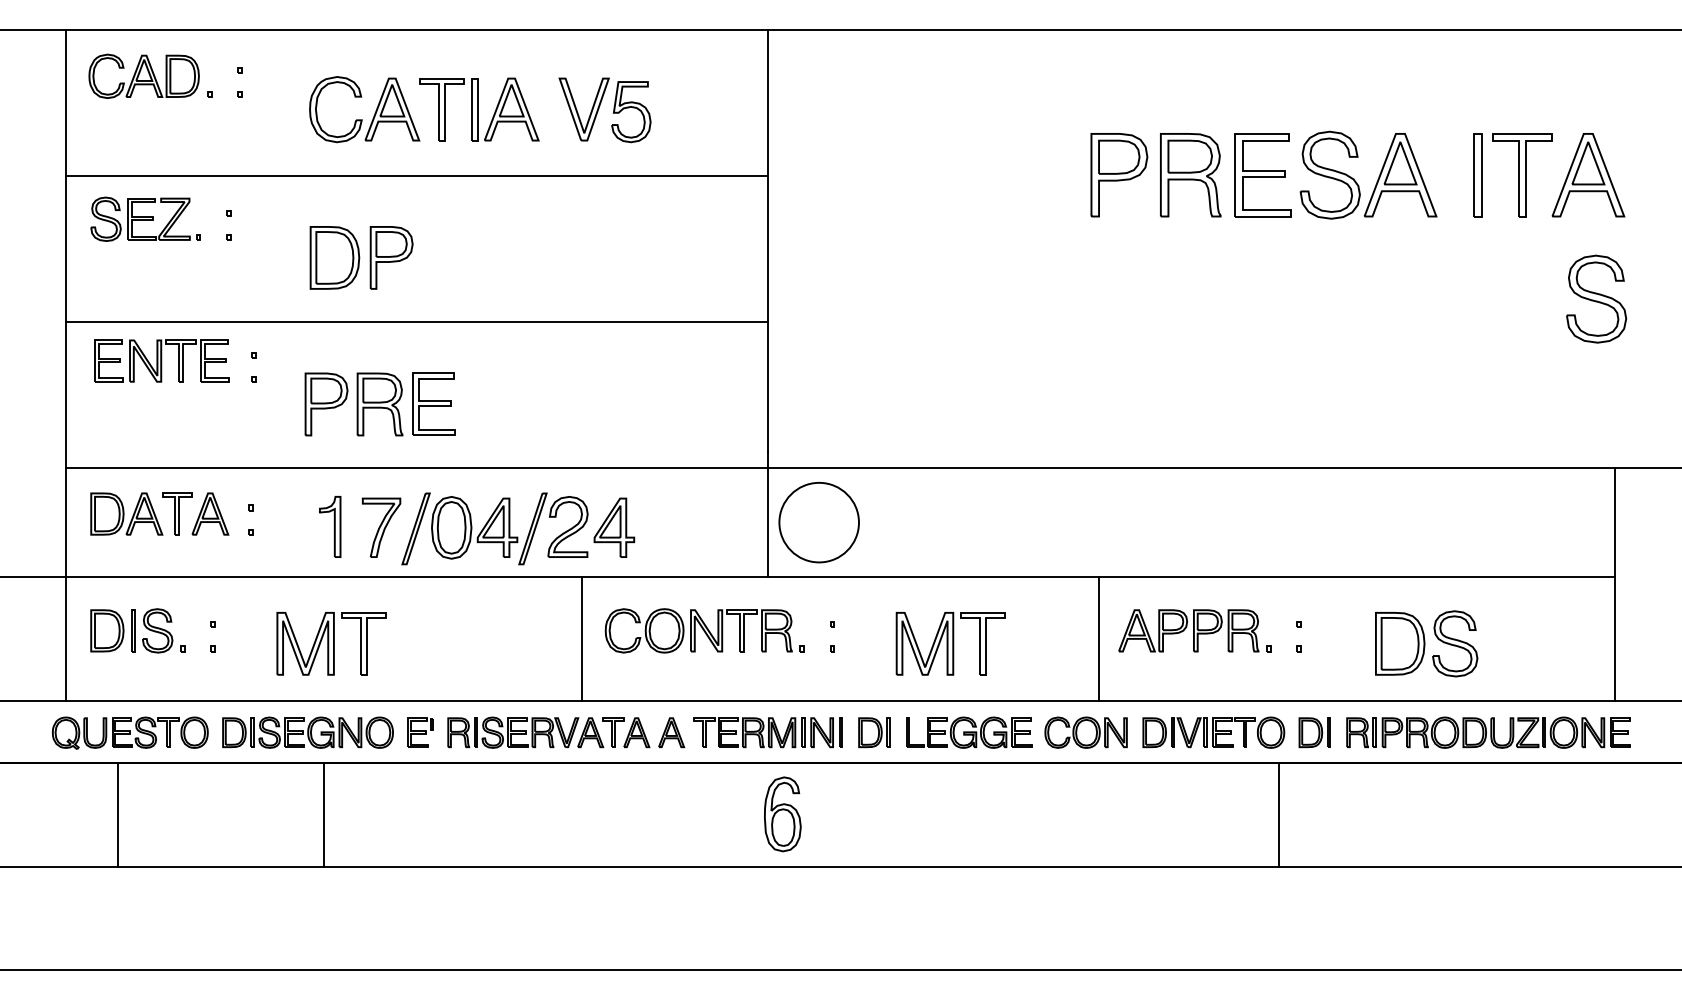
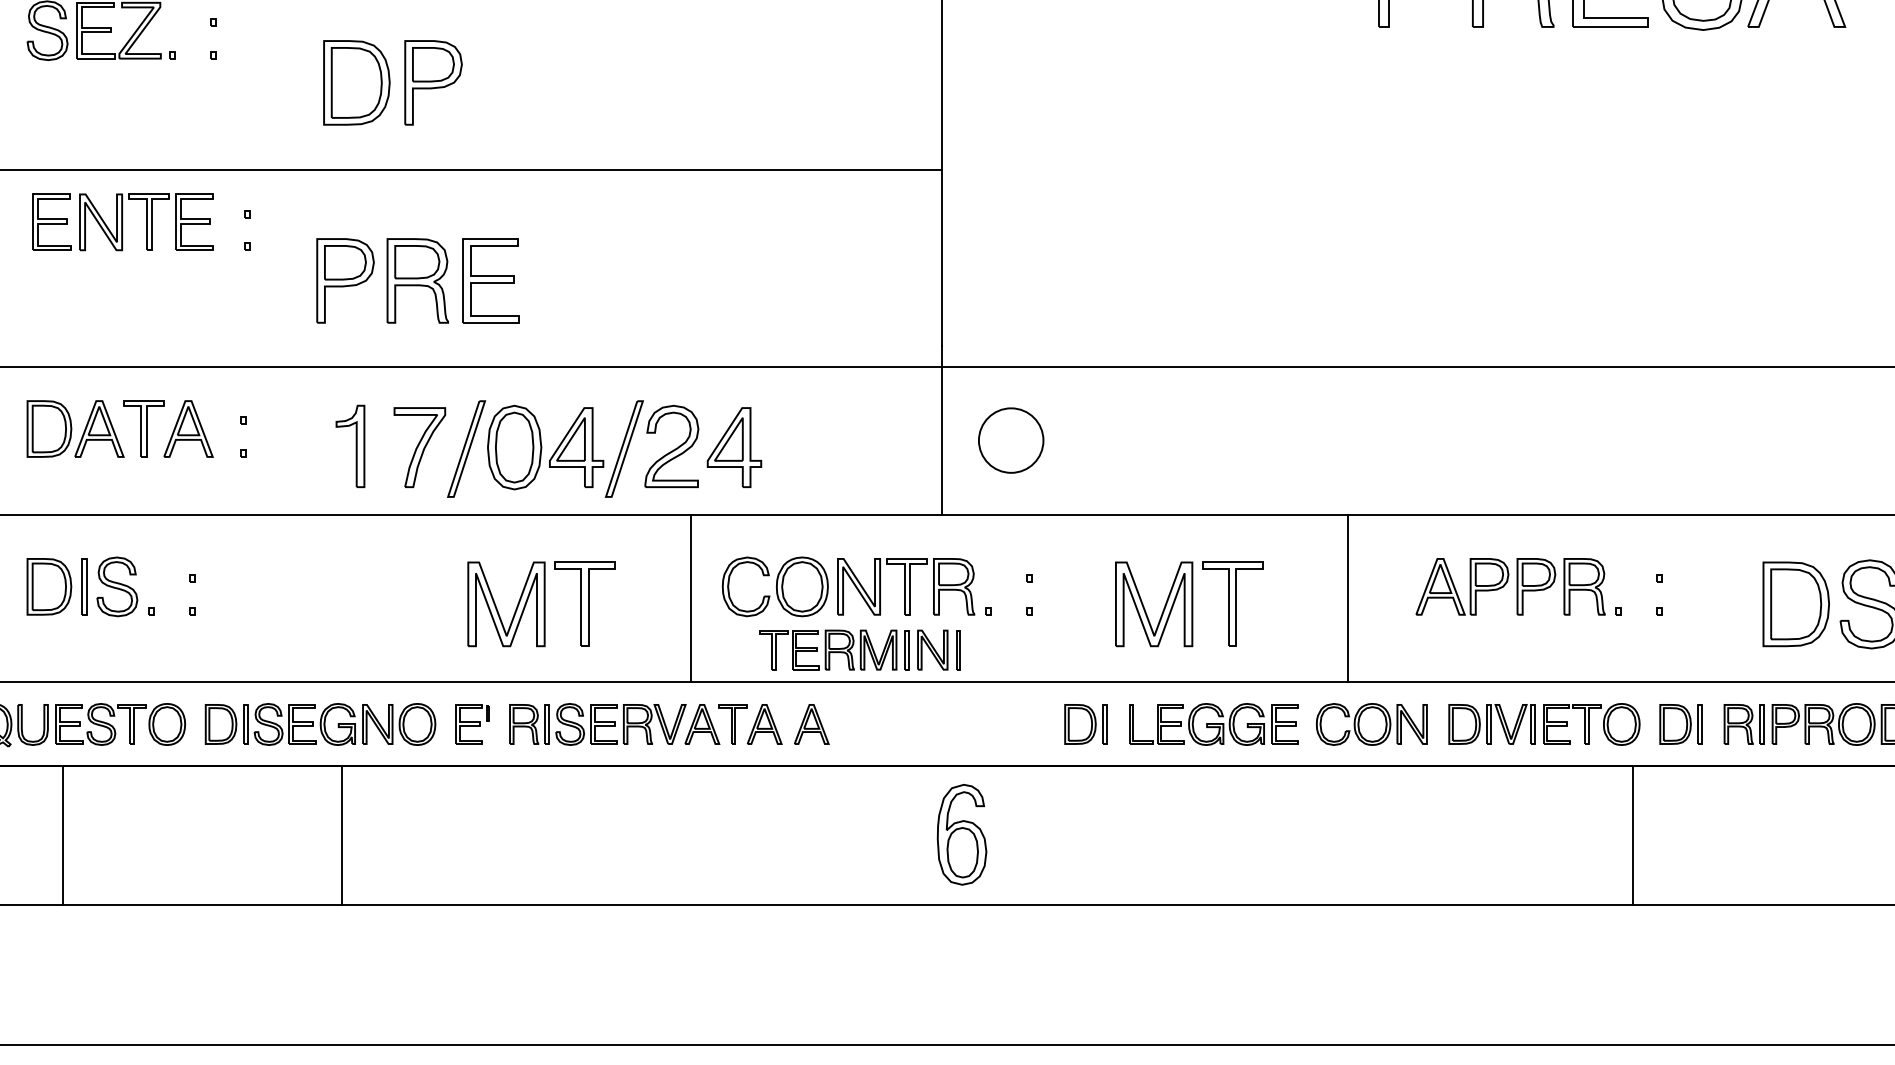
circle: (818, 522) -> (1010, 440), size x0.6
line: (1098, 639) -> (1348, 598), moved
part: (331, 643) -> (541, 603), moved
part: (767, 732) -> (858, 649), moved

